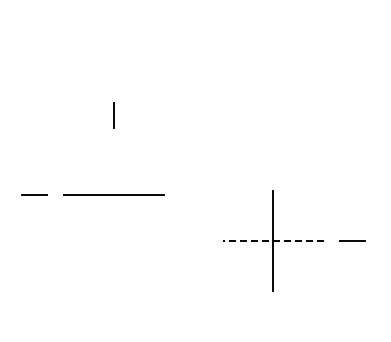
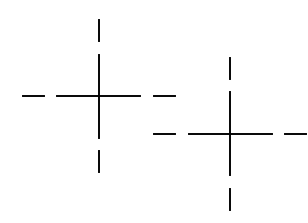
line: (273, 161) -> (230, 68), added
line: (113, 195) -> (98, 96), added
line: (192, 195) -> (163, 96), added
line: (193, 241) -> (164, 134), added
line: (272, 241) -> (229, 134), dashed -> solid
line: (113, 274) -> (98, 161), added
line: (273, 320) -> (230, 199), added

